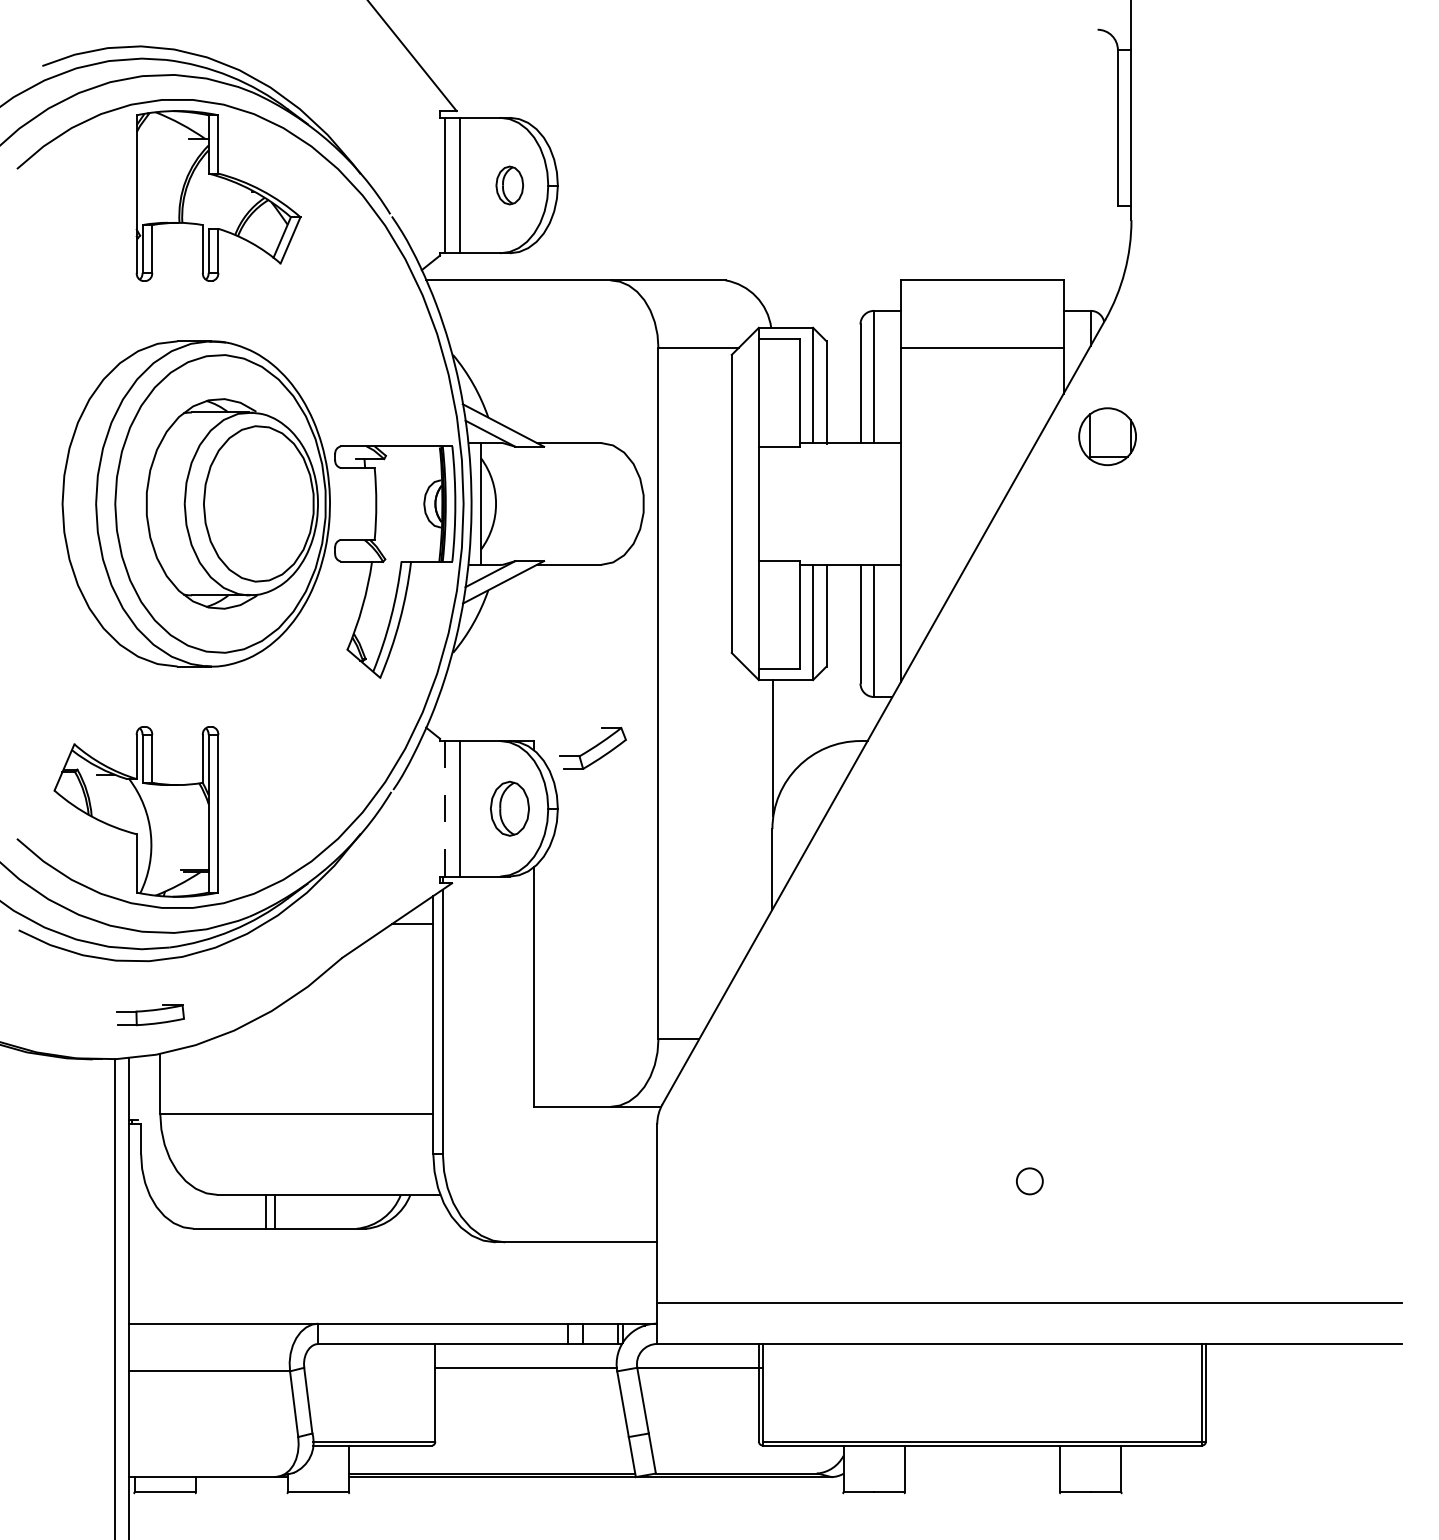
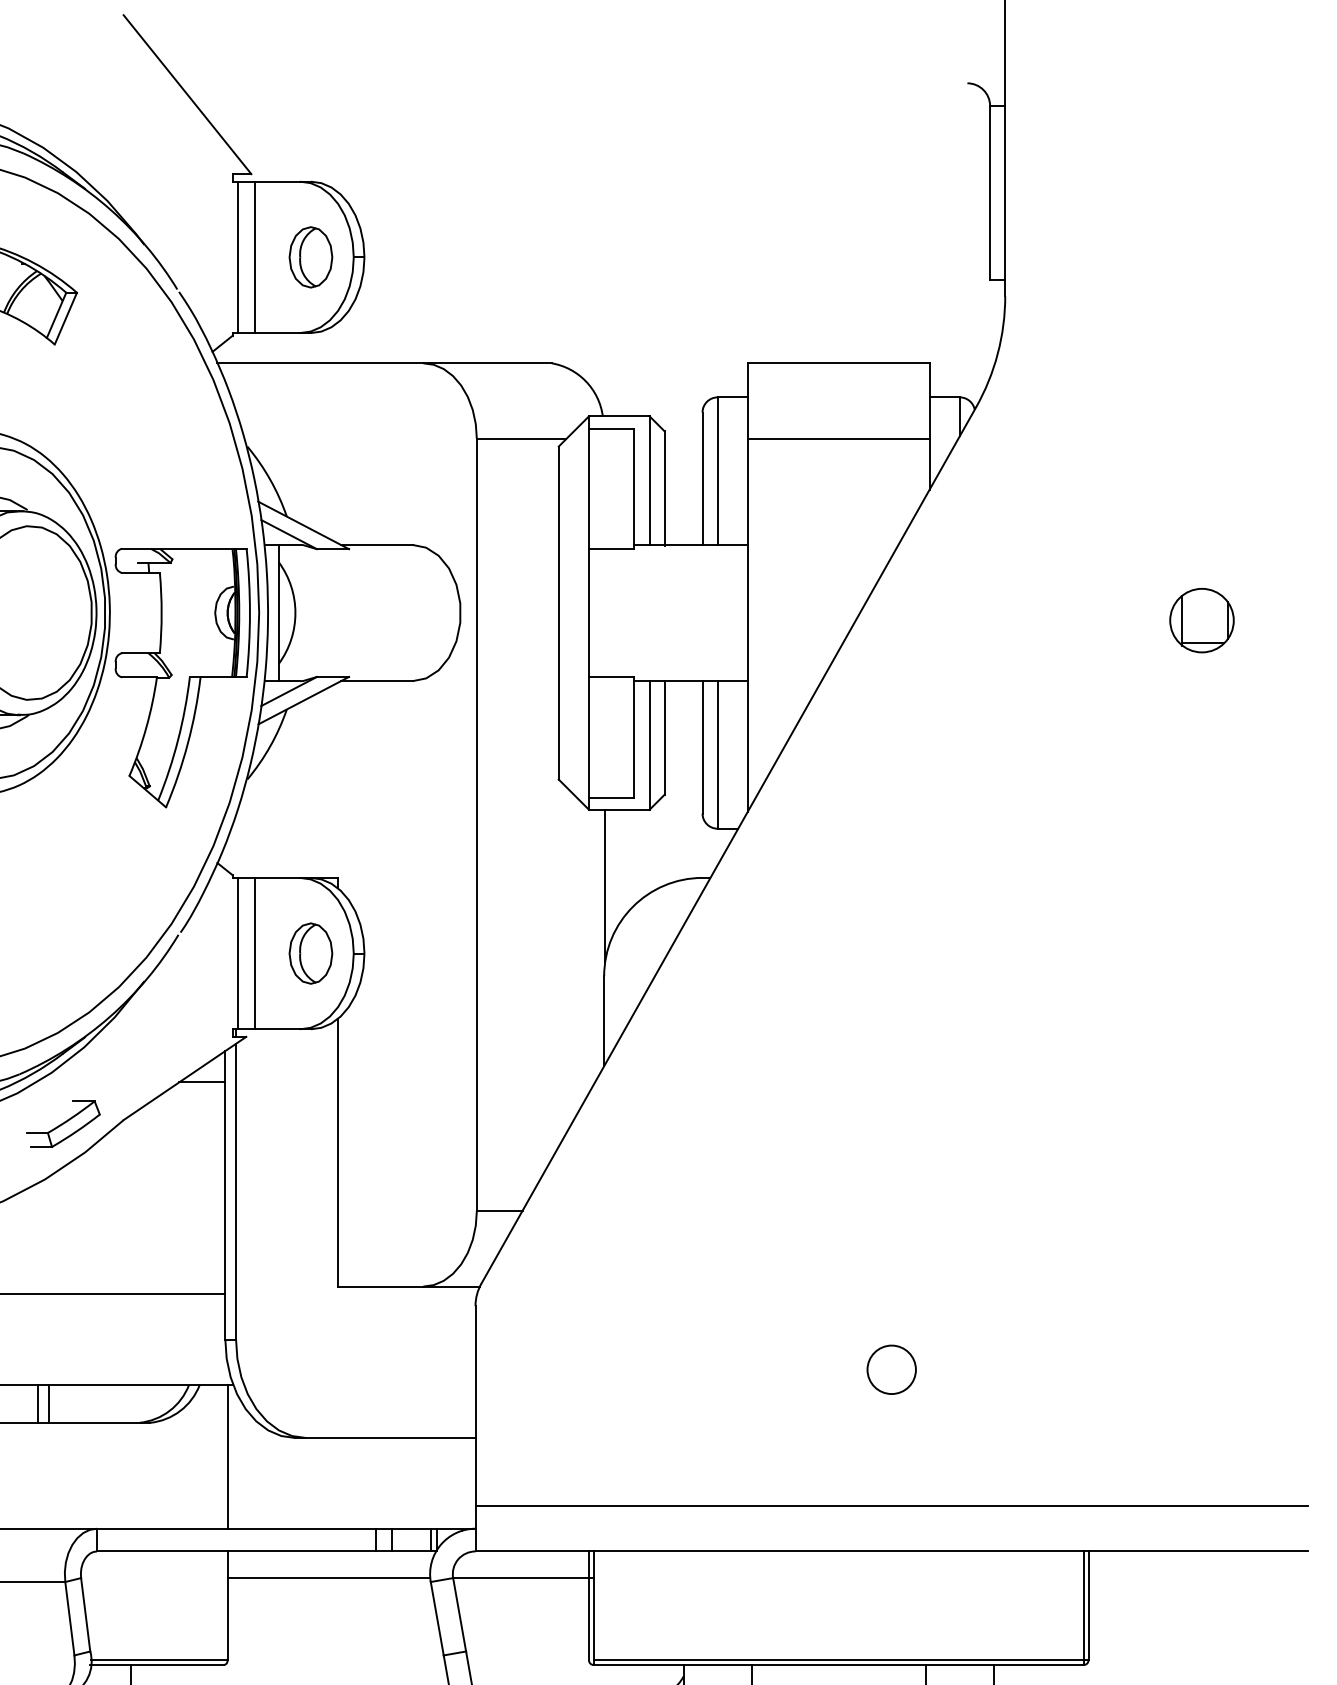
part: (509, 185) -> (310, 257), size x1.43
part: (1107, 436) -> (1201, 620), moved
part: (592, 748) -> (62, 1124), moved
line: (444, 808) -> (237, 953), dashed -> solid
circle: (1029, 1181) -> (891, 1369), size x1.67
line: (435, 1258) -> (227, 1455), added

